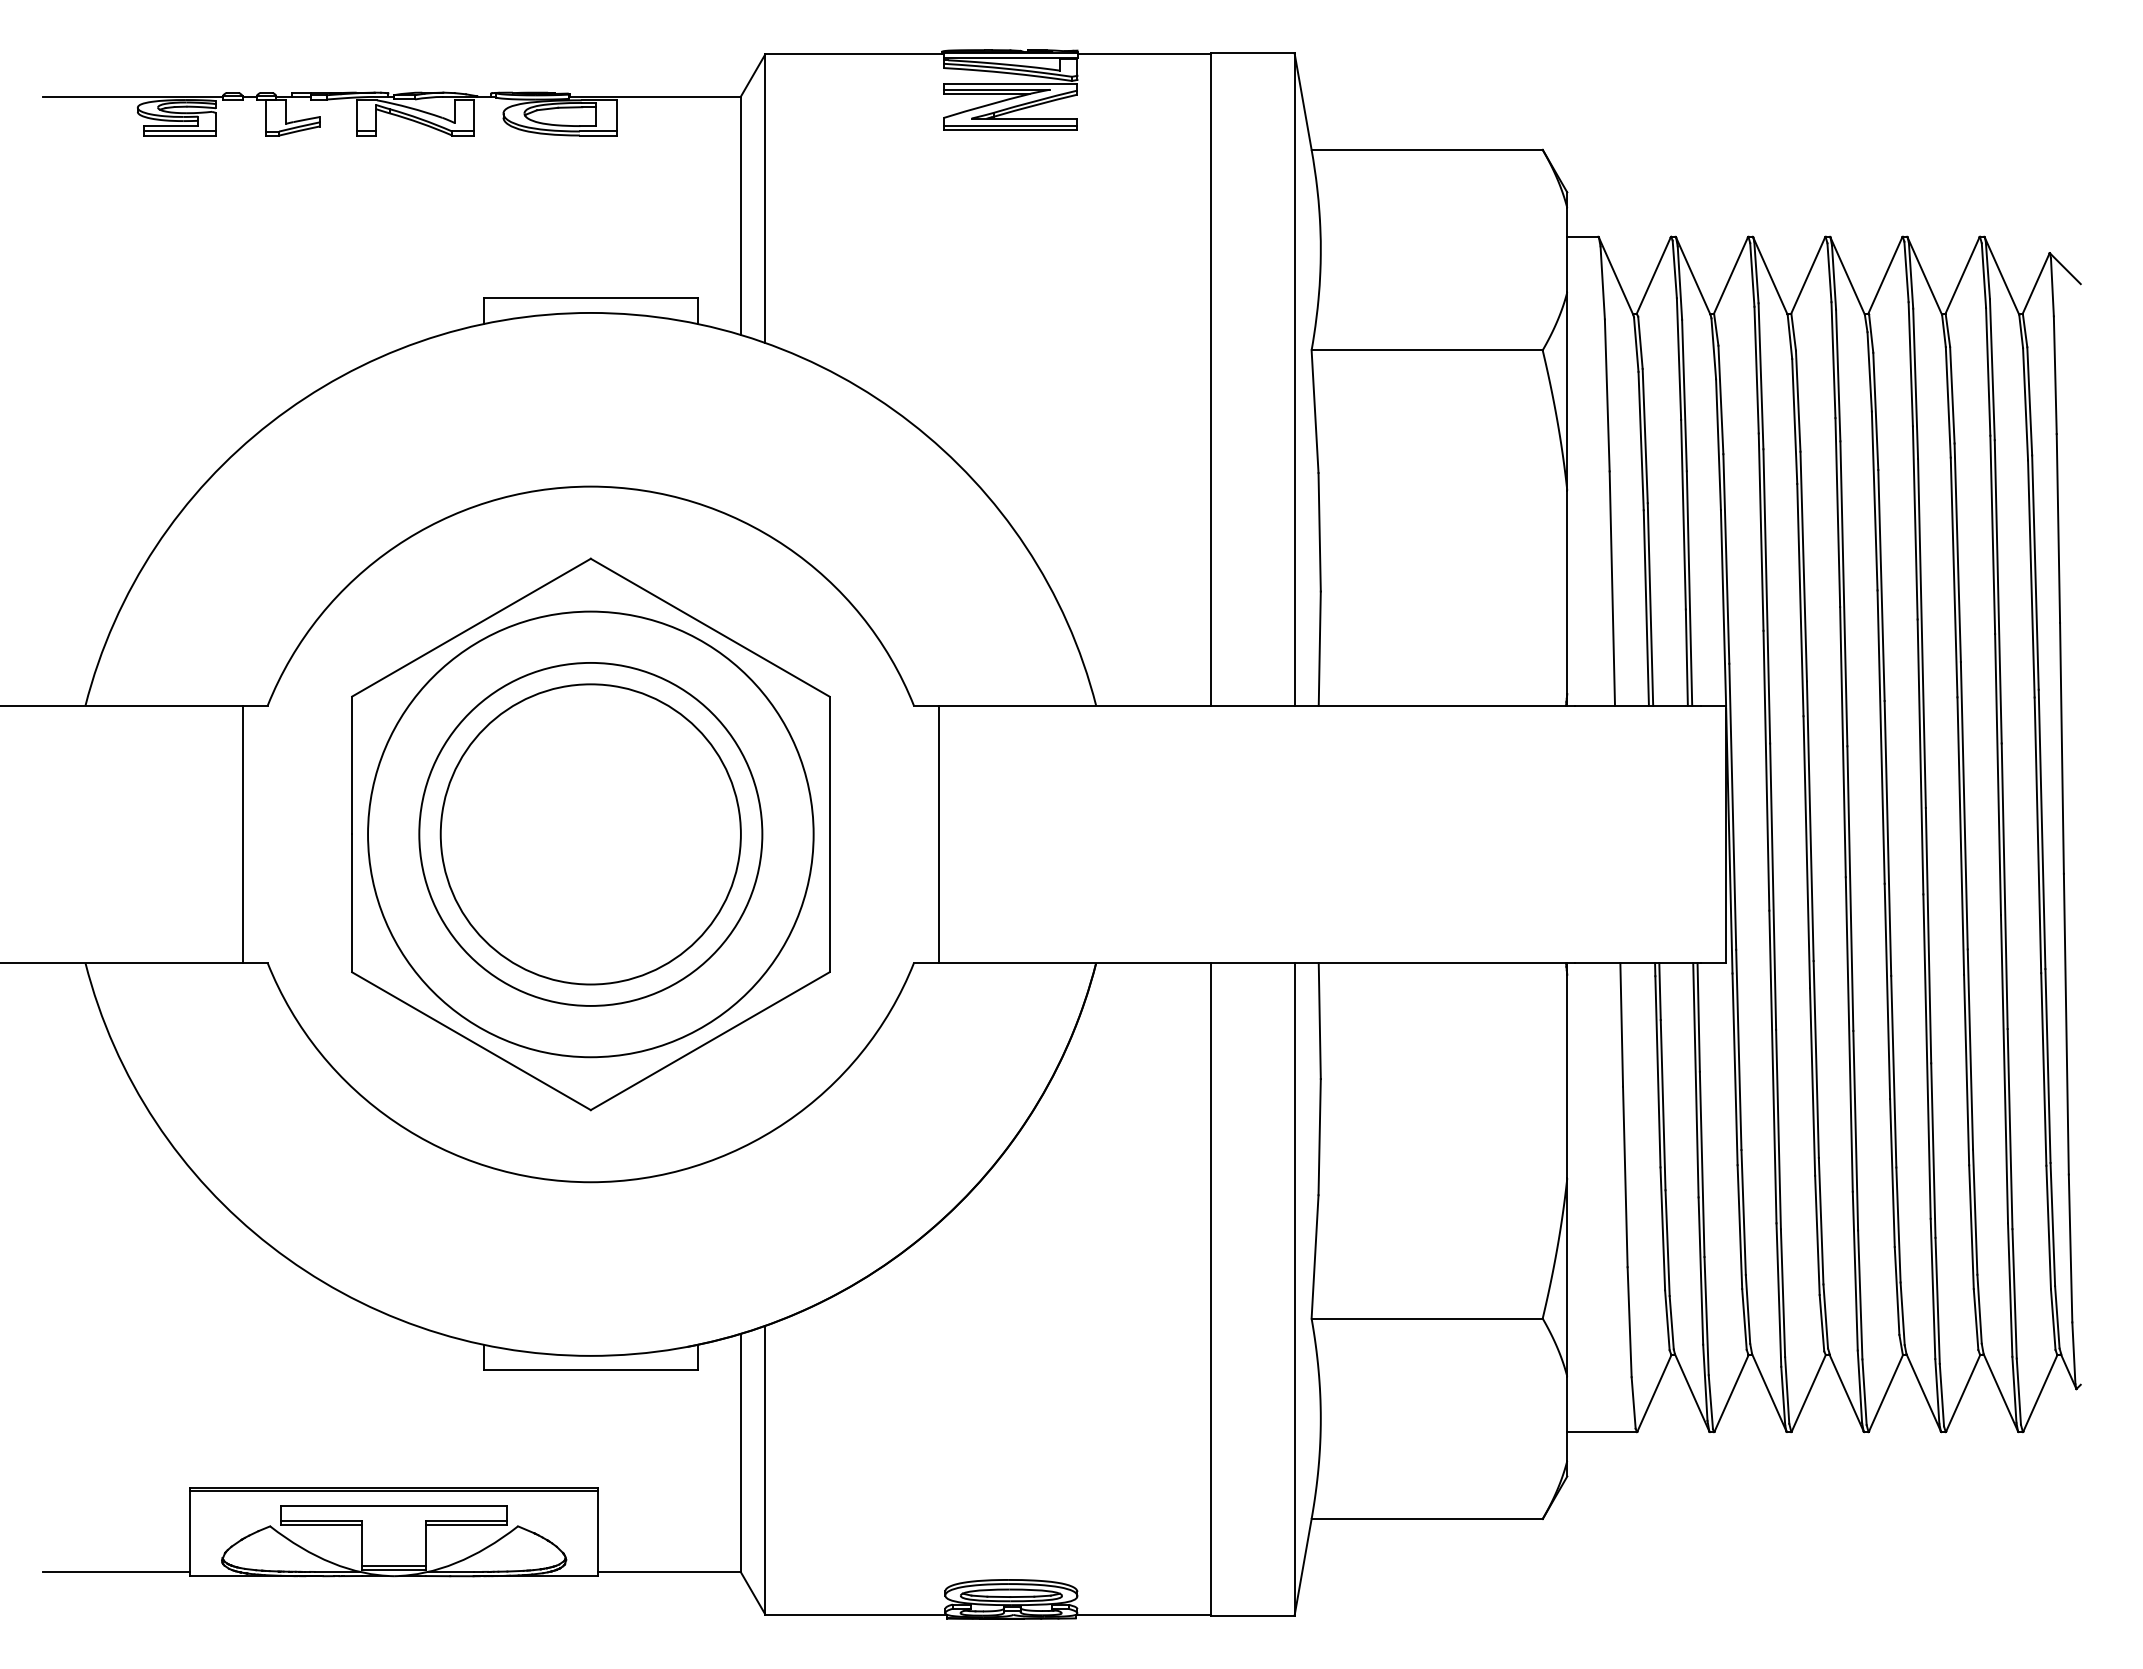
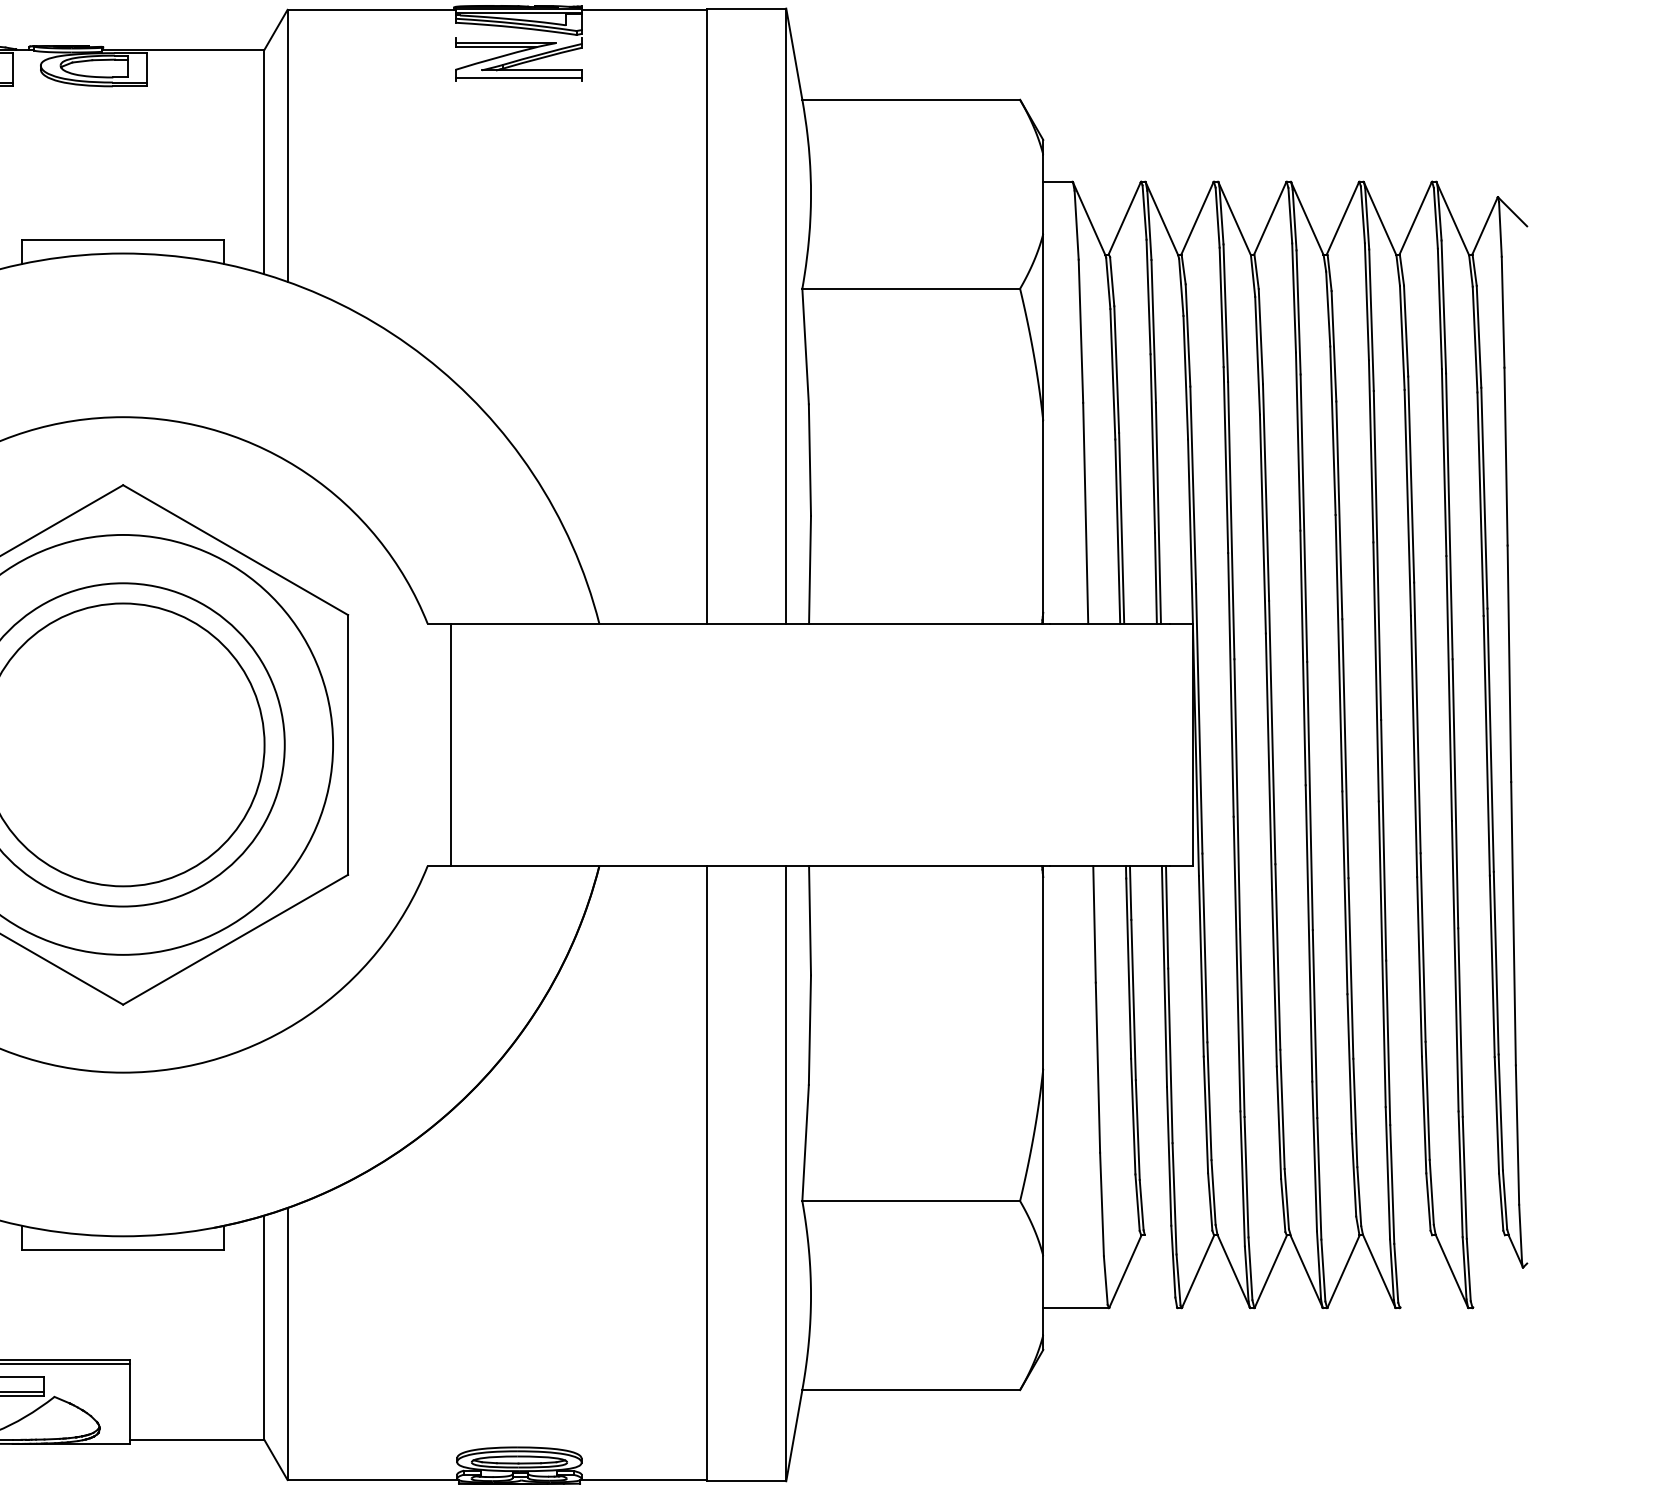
line: (1010, 84) -> (518, 38), removed
line: (1010, 130) -> (518, 81), removed
line: (1691, 1392) -> (1160, 1270), removed
line: (1963, 1392) -> (1416, 1270), removed
line: (2040, 1392) -> (1489, 1270), removed

